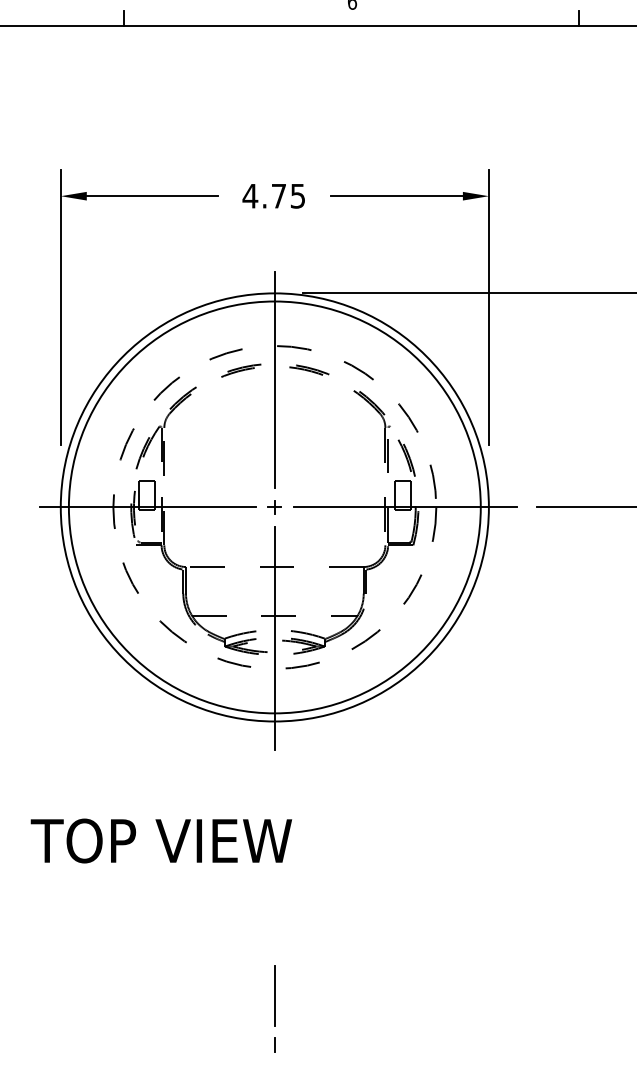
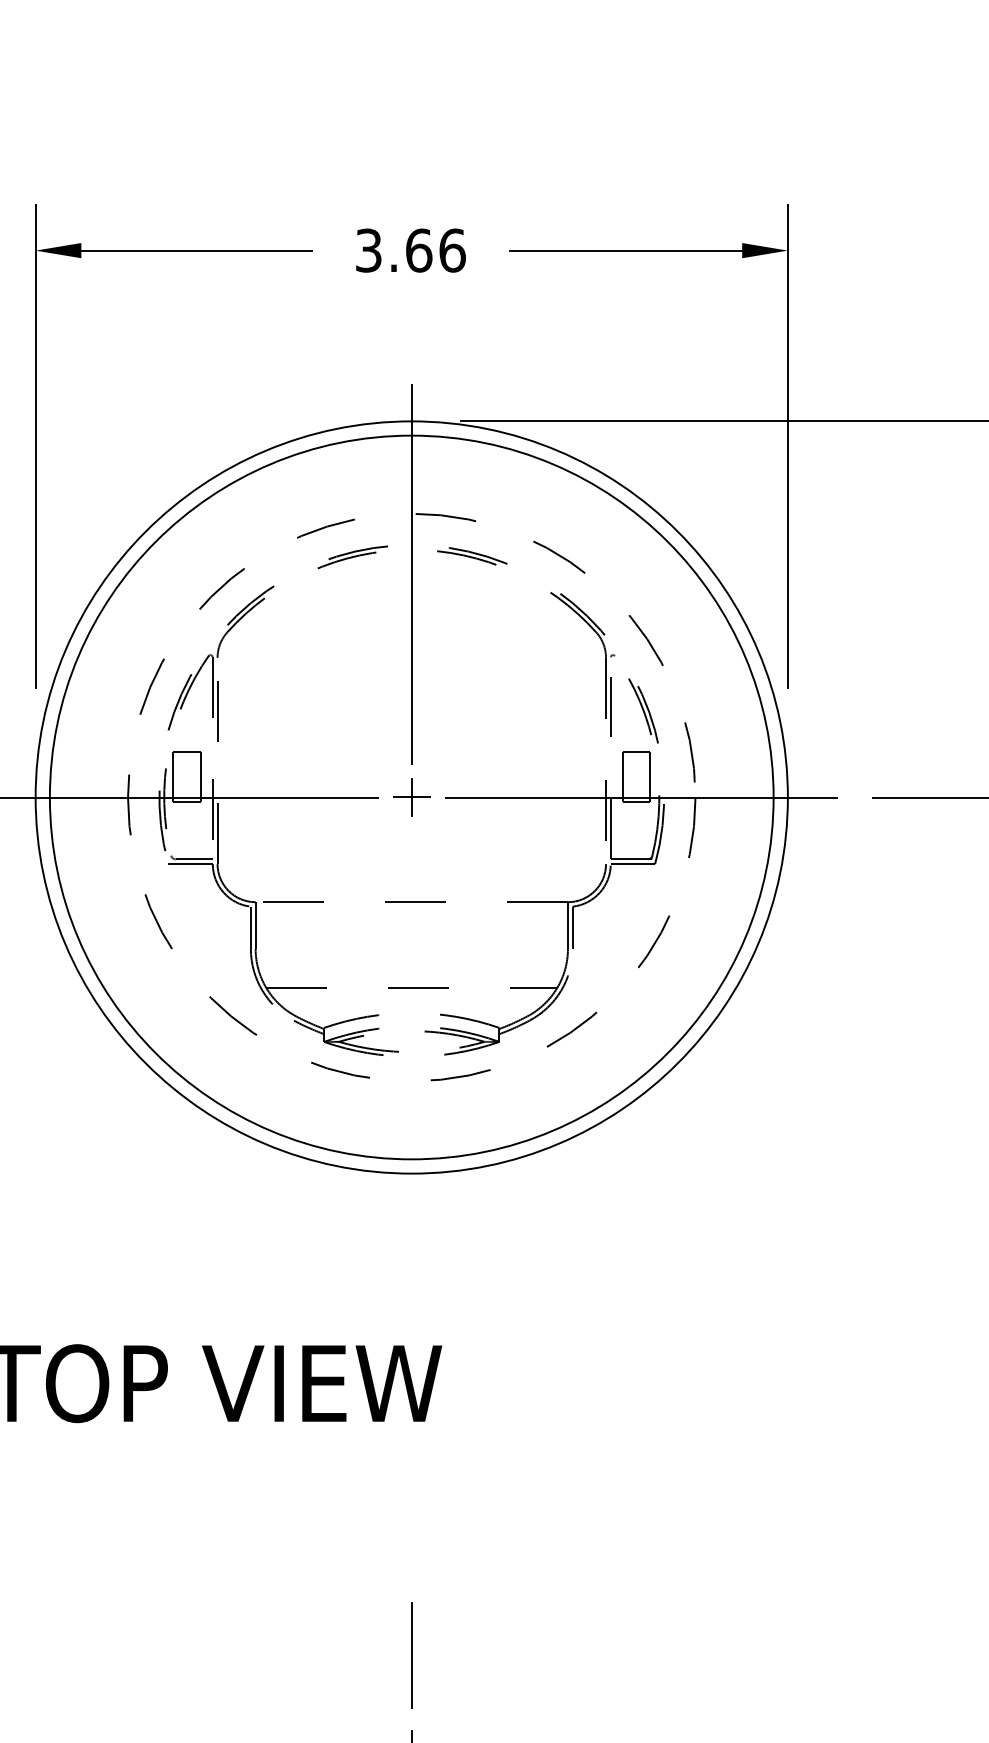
text: (273, 195) -> (409, 249), 4.75 -> 3.66
part: (274, 507) -> (411, 797), size x1.6
line: (274, 637) -> (411, 1026), removed

